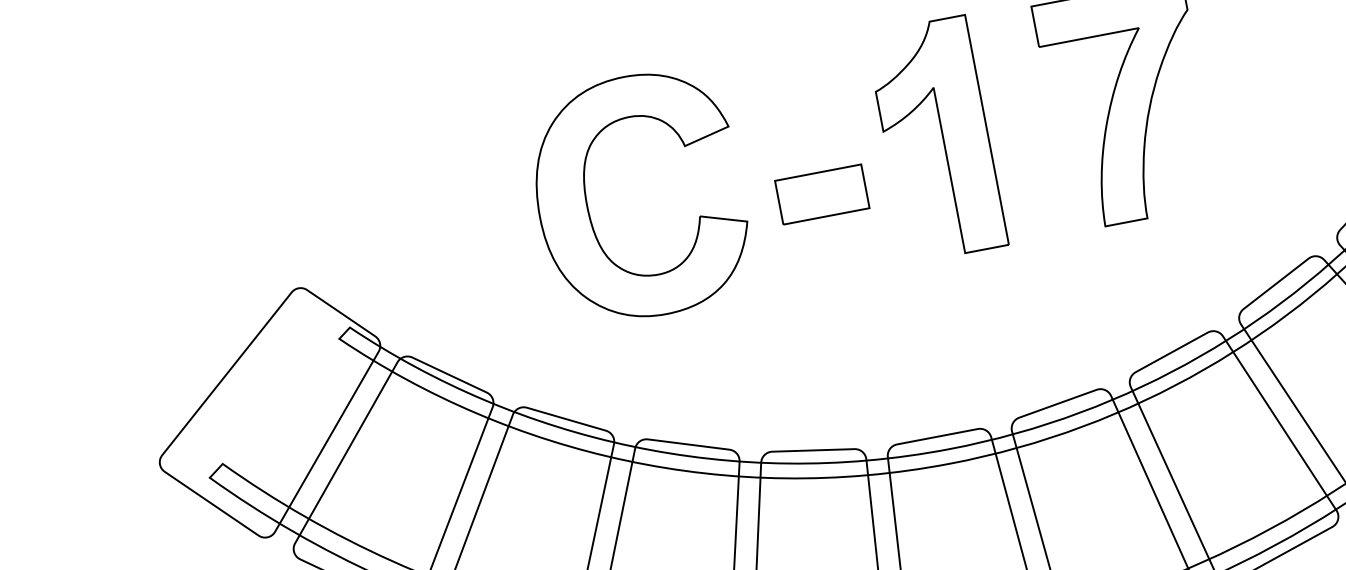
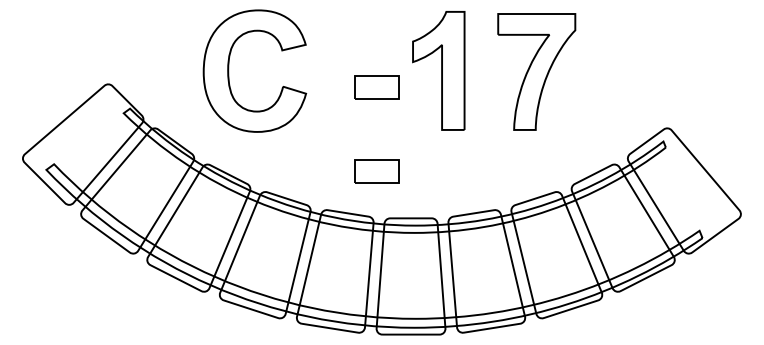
part: (589, 204) -> (229, 70), moved
part: (852, 358) -> (376, 171), added

